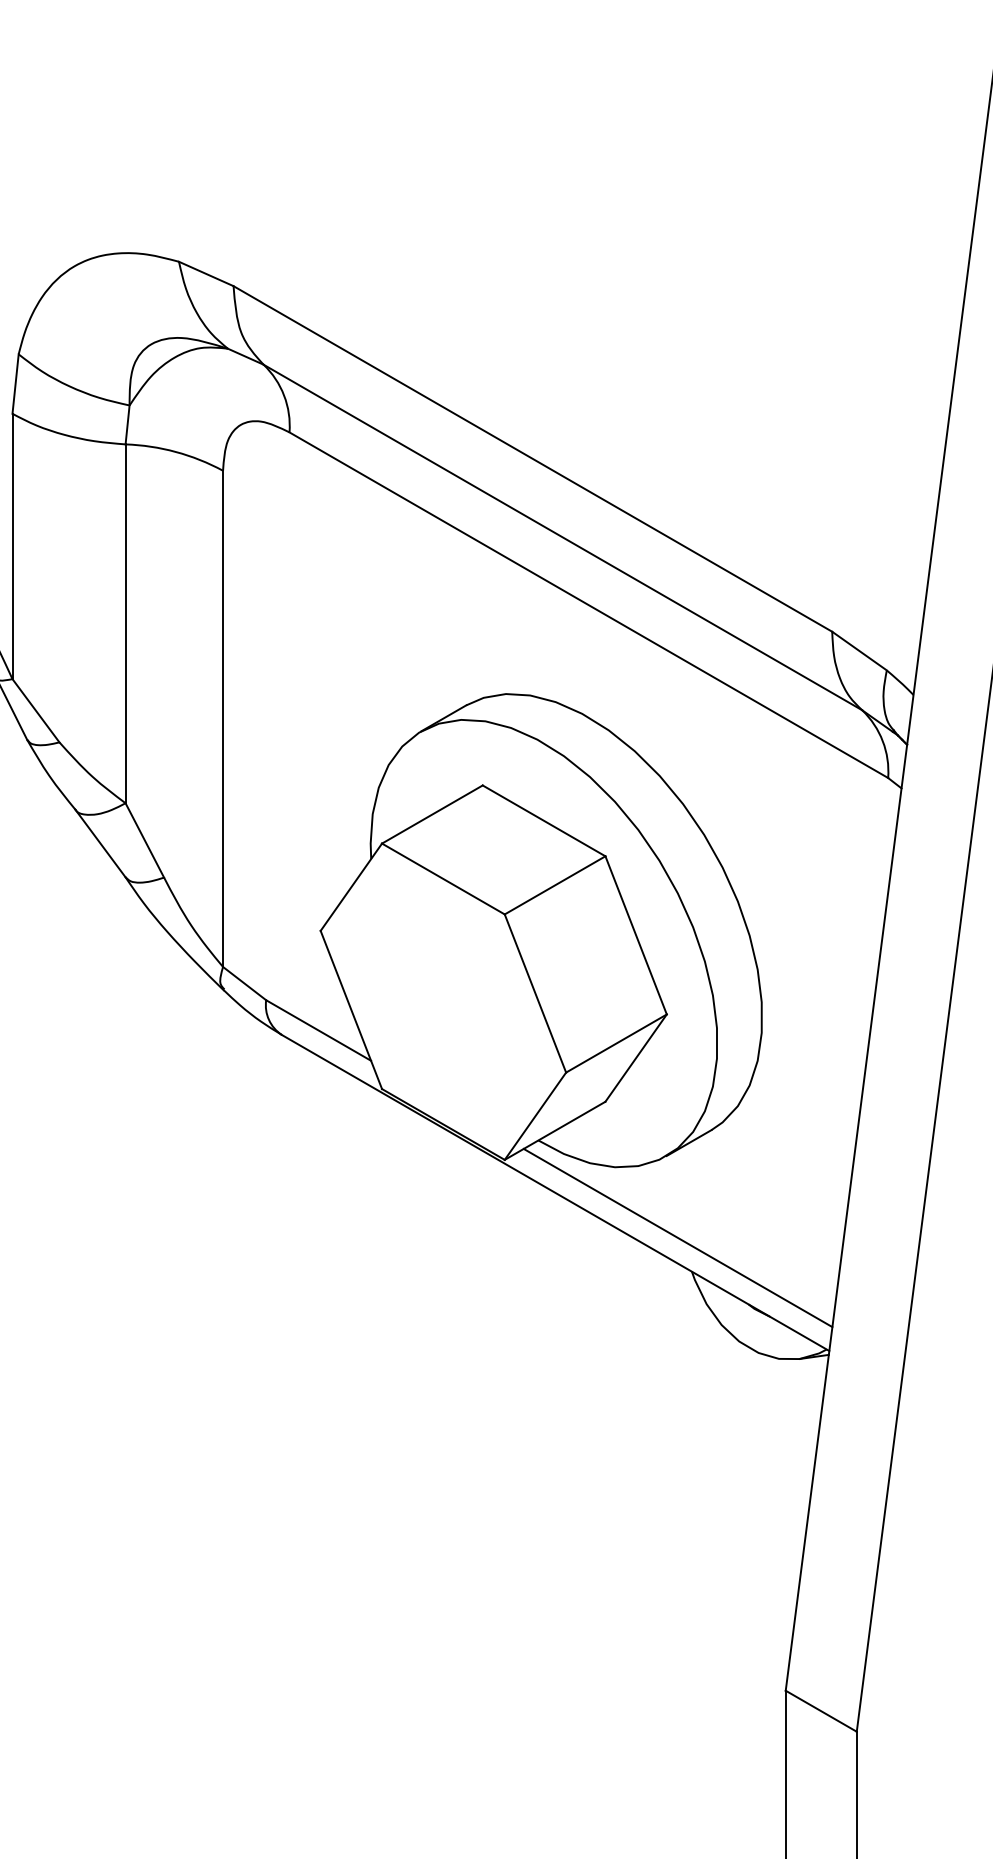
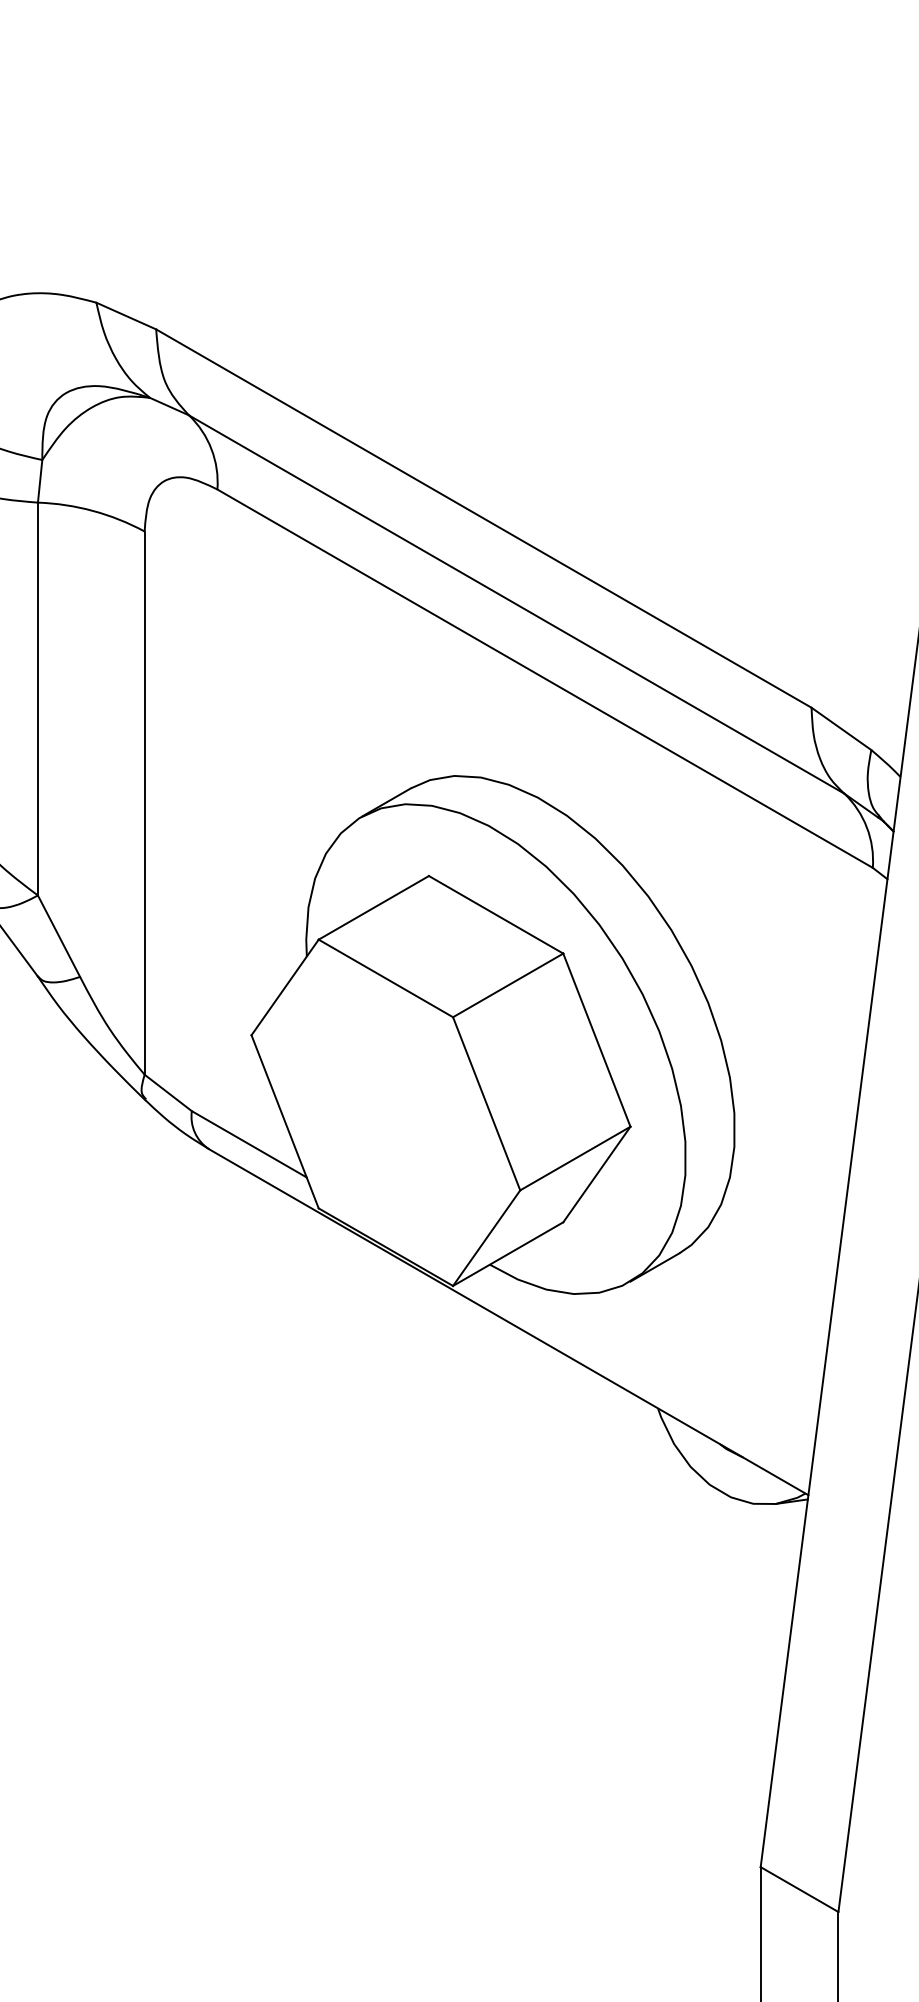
line: (677, 1237) -> (642, 1370), removed

